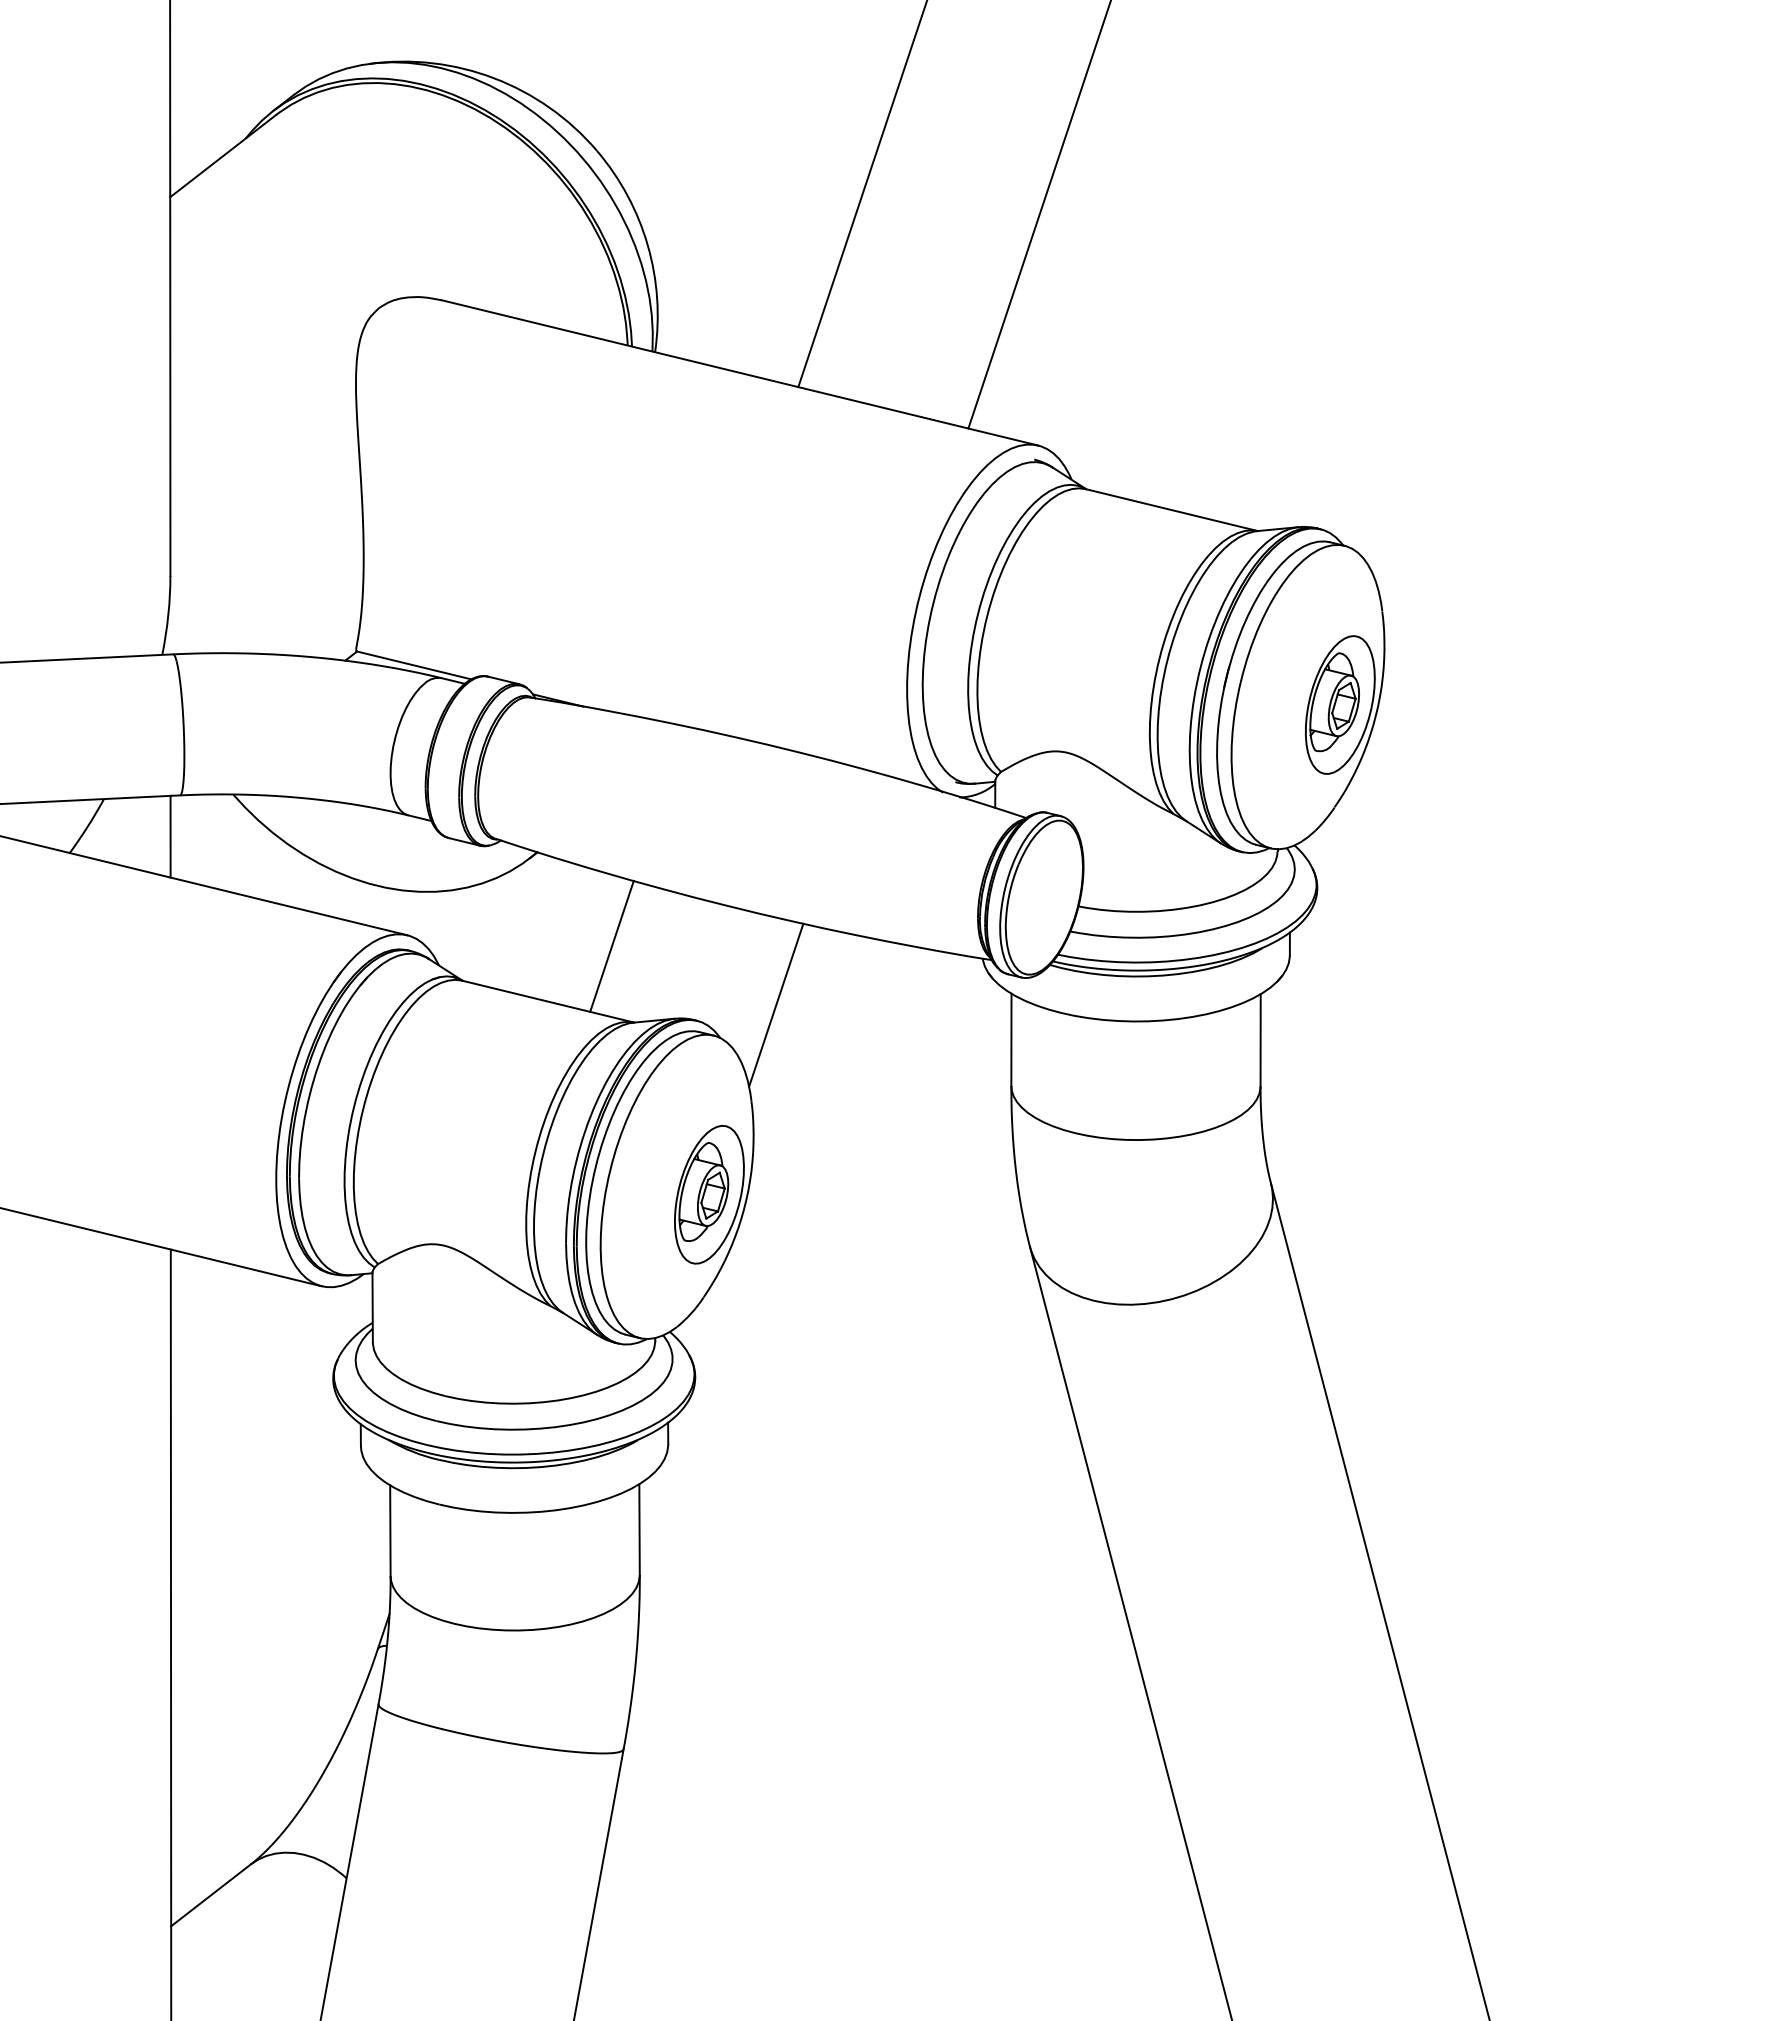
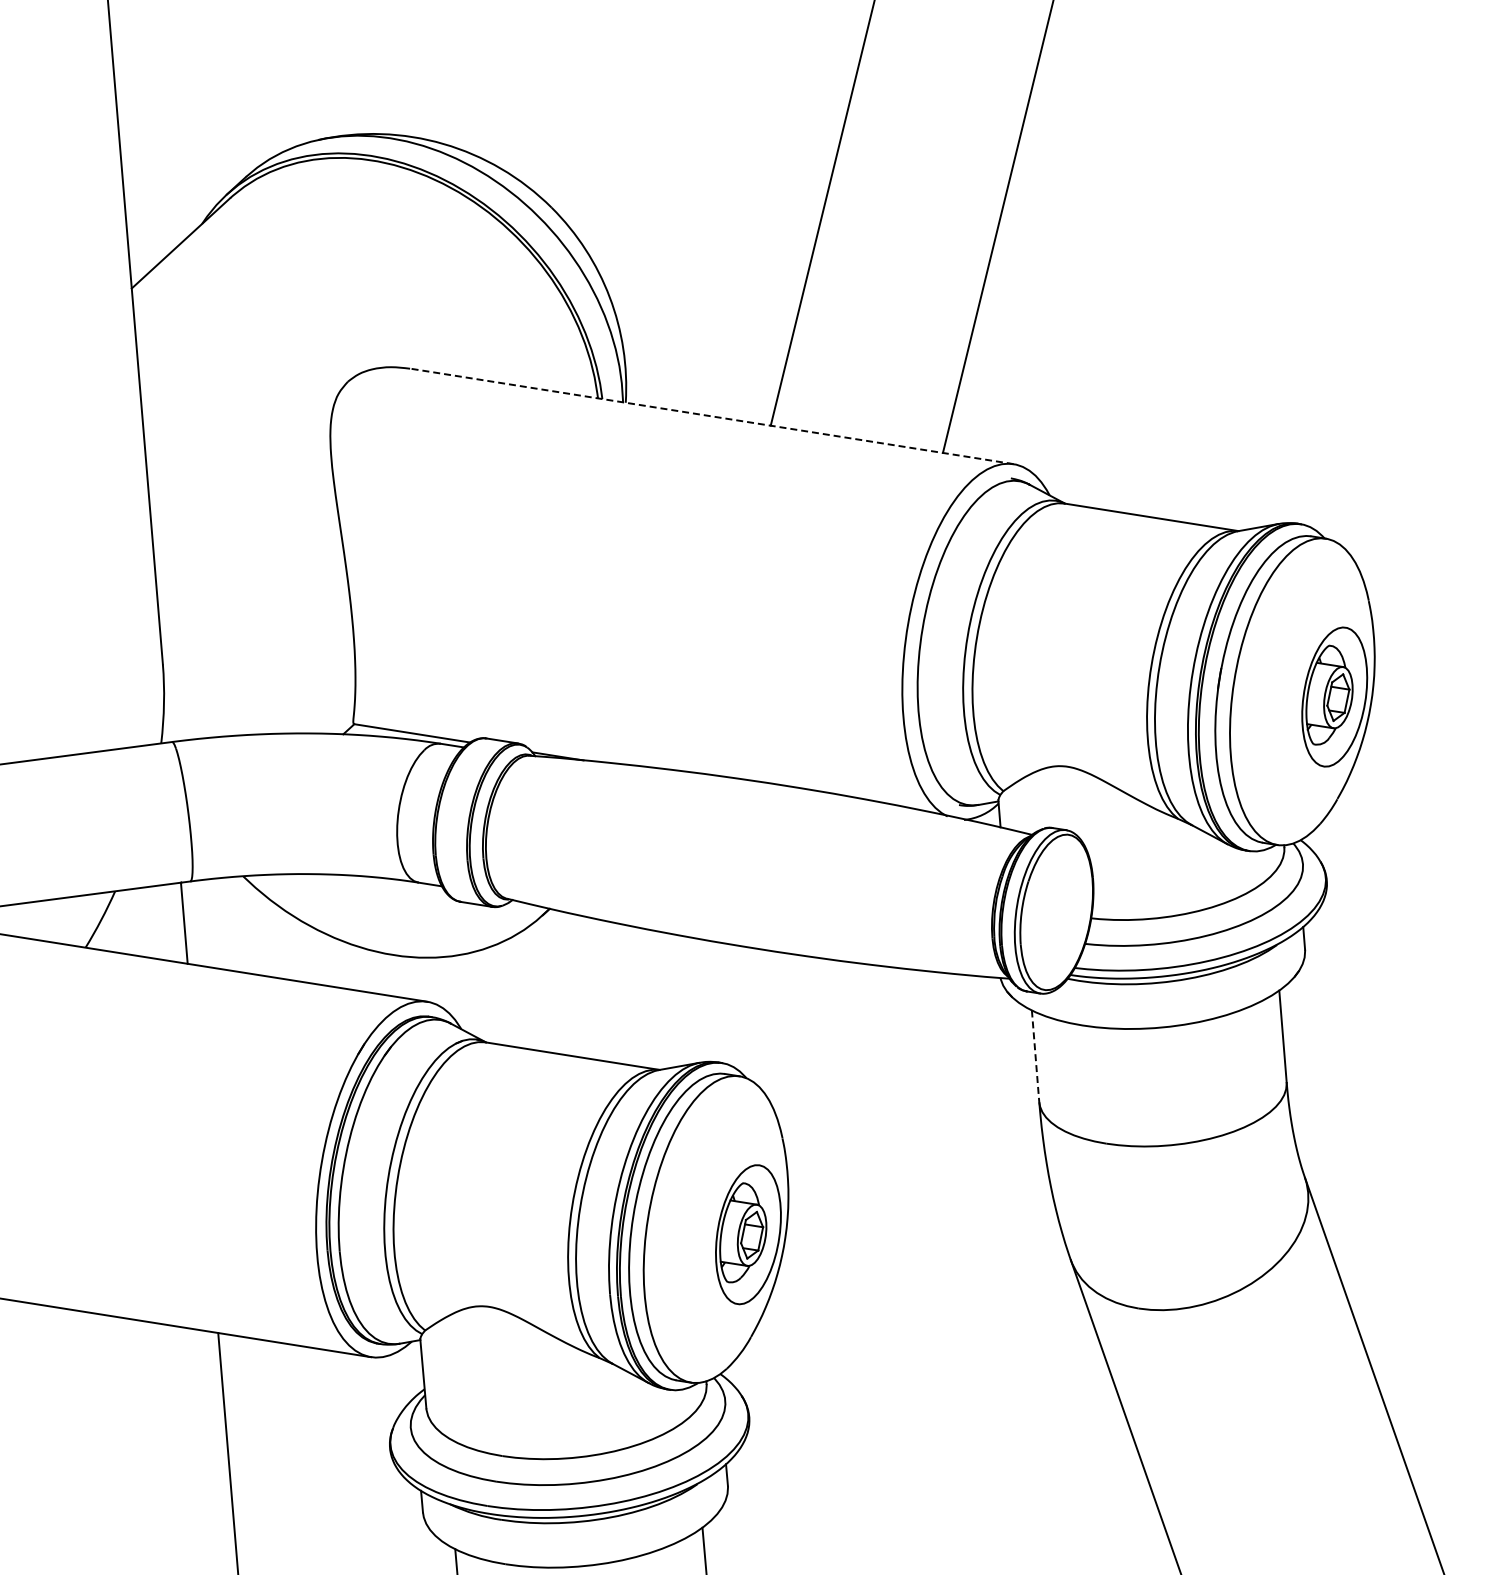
line: (740, 372) -> (712, 415), solid -> dashed
line: (611, 945) -> (630, 995), removed
line: (776, 1004) -> (799, 1040), removed
line: (1011, 1040) -> (1035, 1056), solid -> dashed

